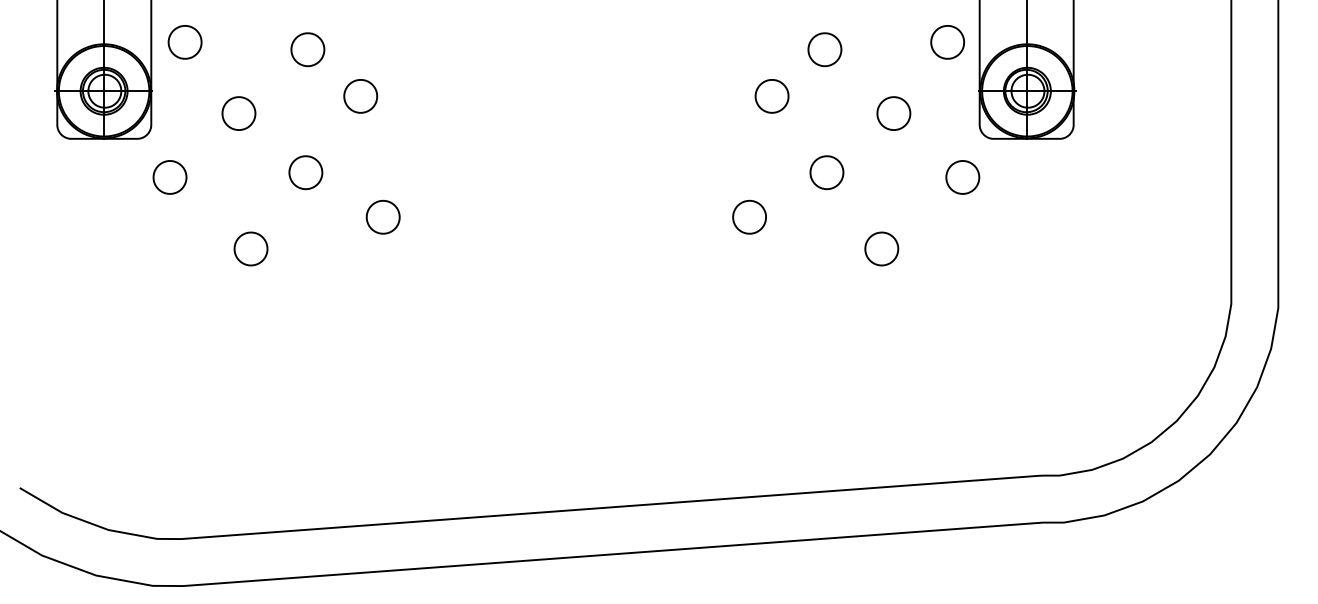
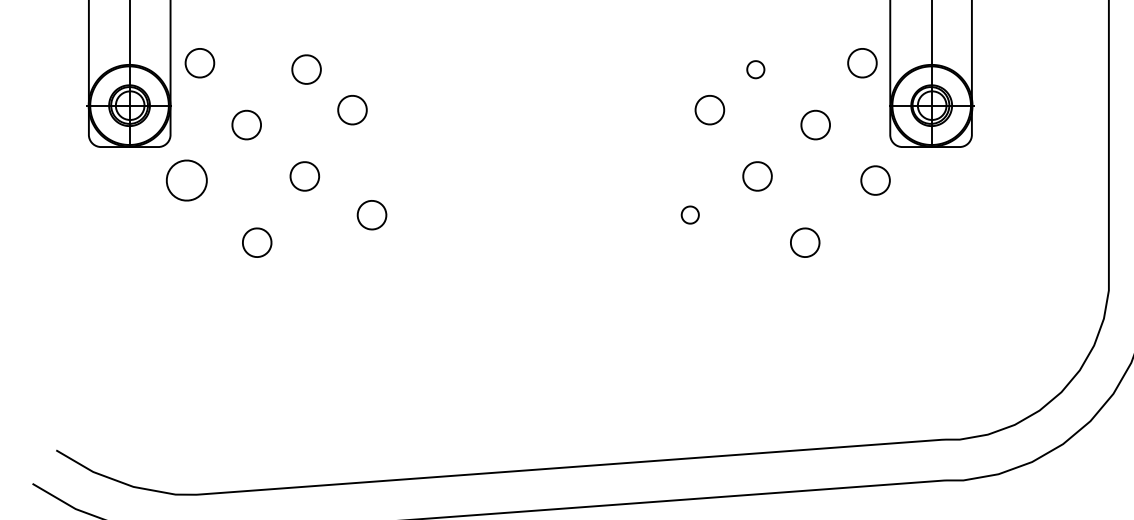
part: (824, 49) -> (755, 69), size x0.6
part: (169, 177) -> (186, 180), size x1.4
part: (749, 216) -> (690, 214), size x0.6

